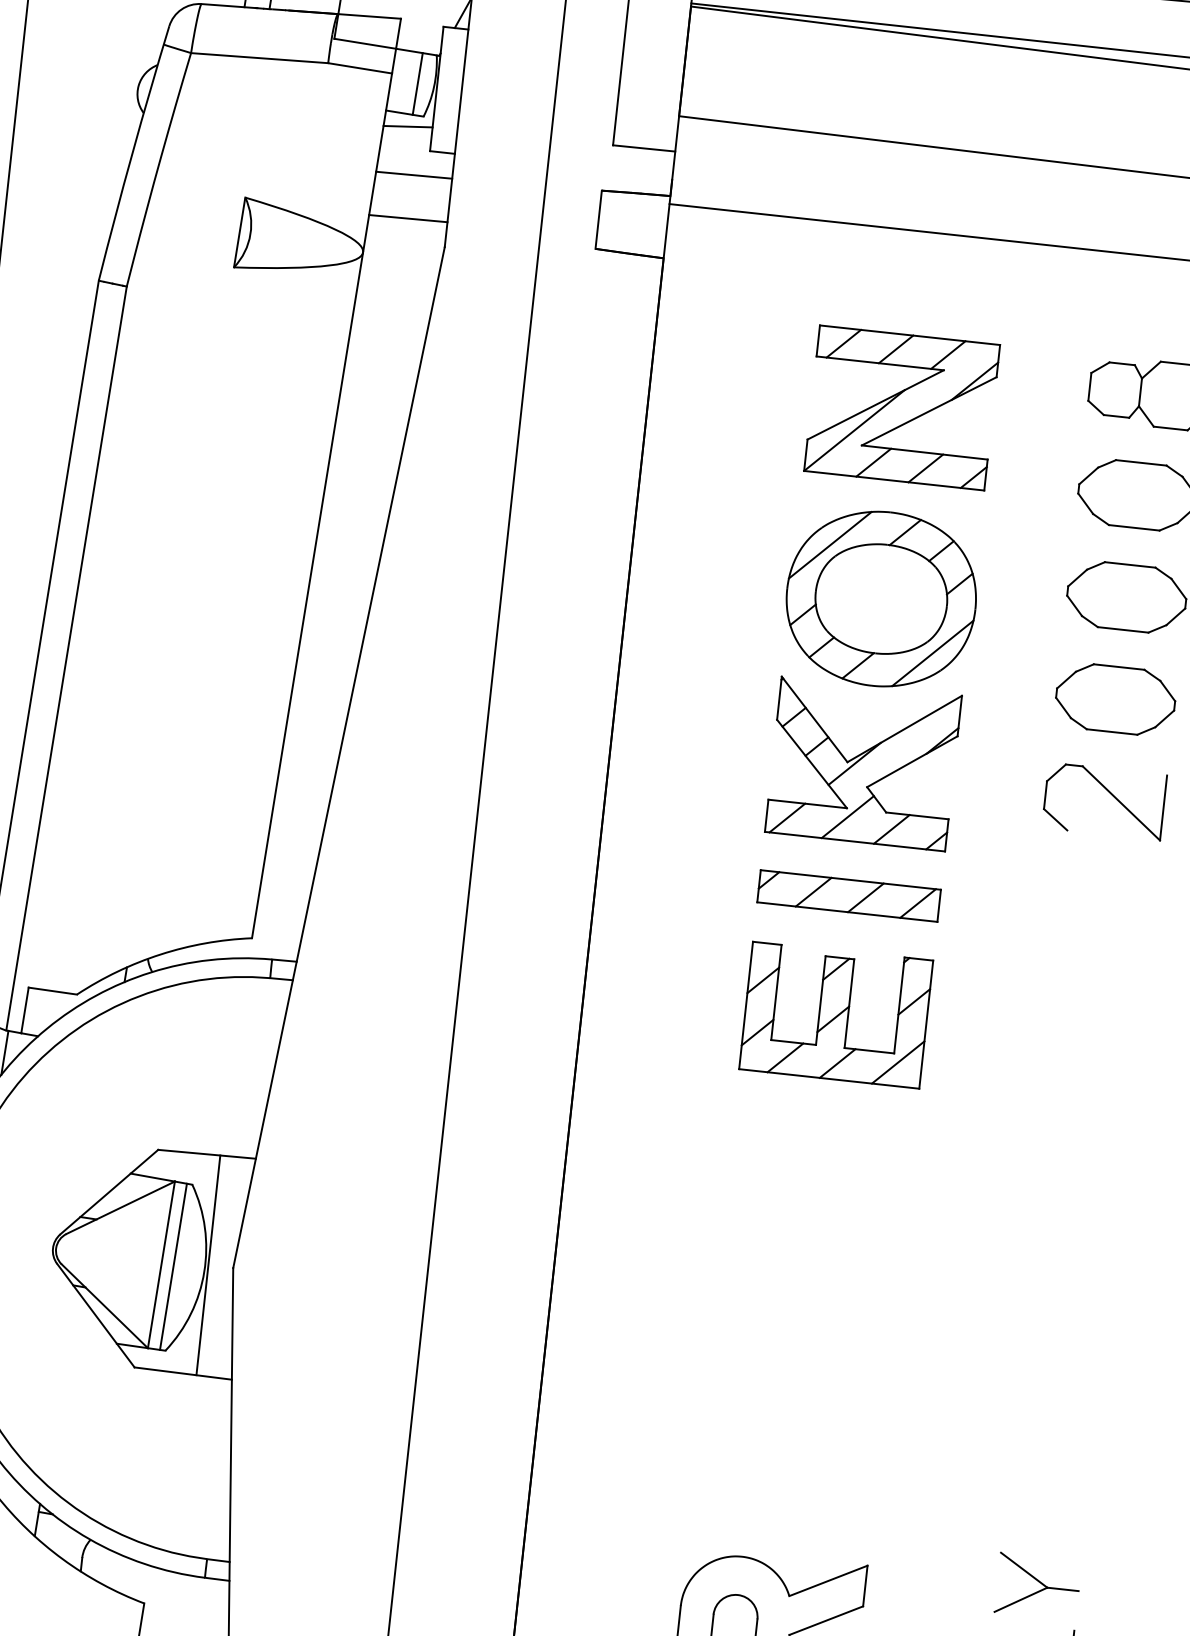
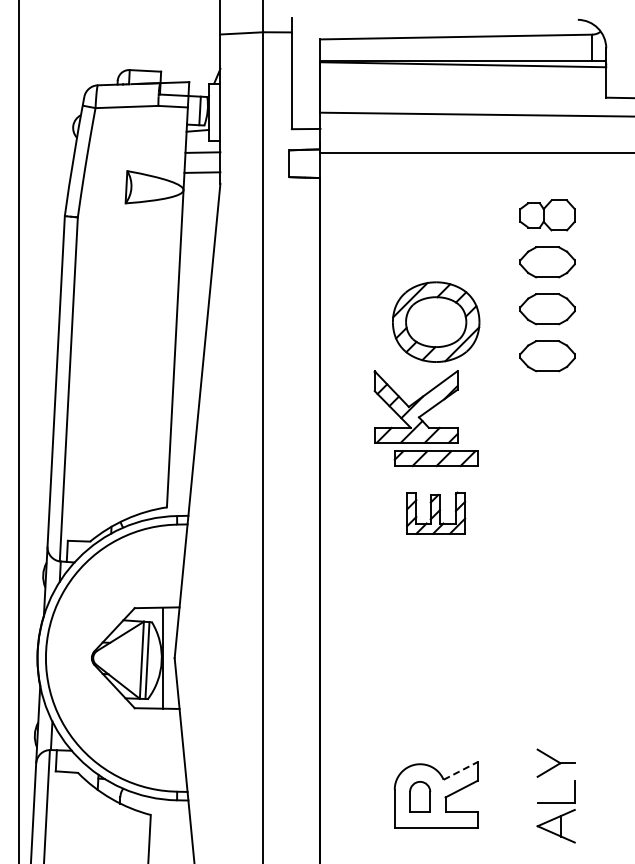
part: (900, 406) -> (435, 233), removed
part: (862, 762) -> (415, 406), moved
part: (1104, 802) -> (547, 403), removed
part: (834, 1012) -> (435, 512), size x0.7
line: (830, 1580) -> (461, 770), solid -> dashed

